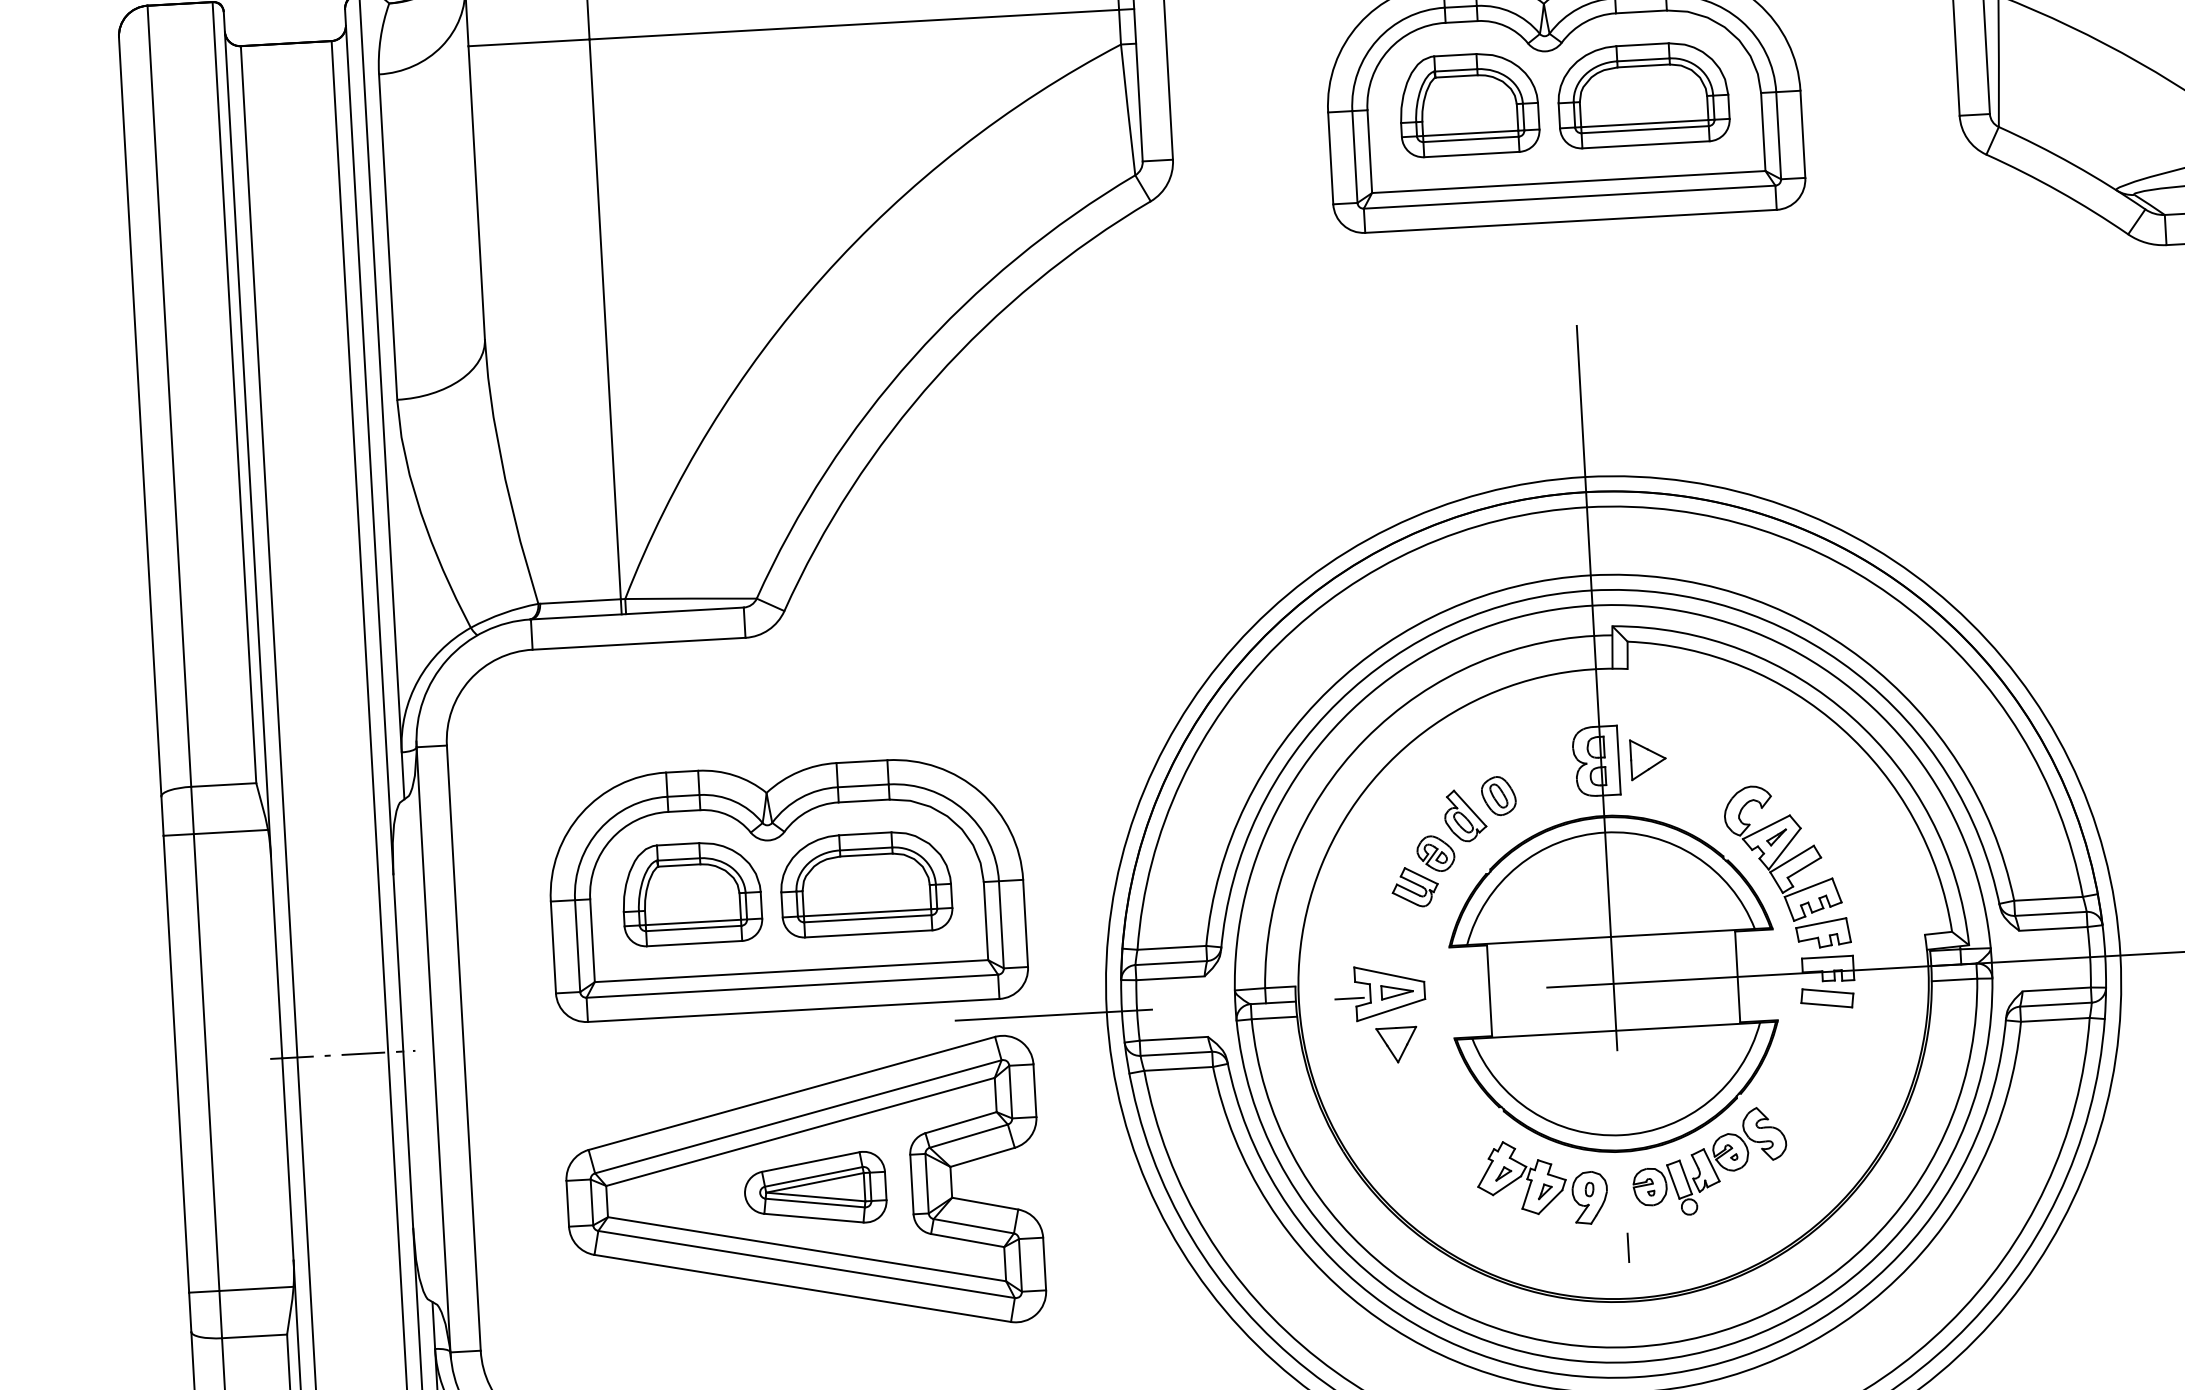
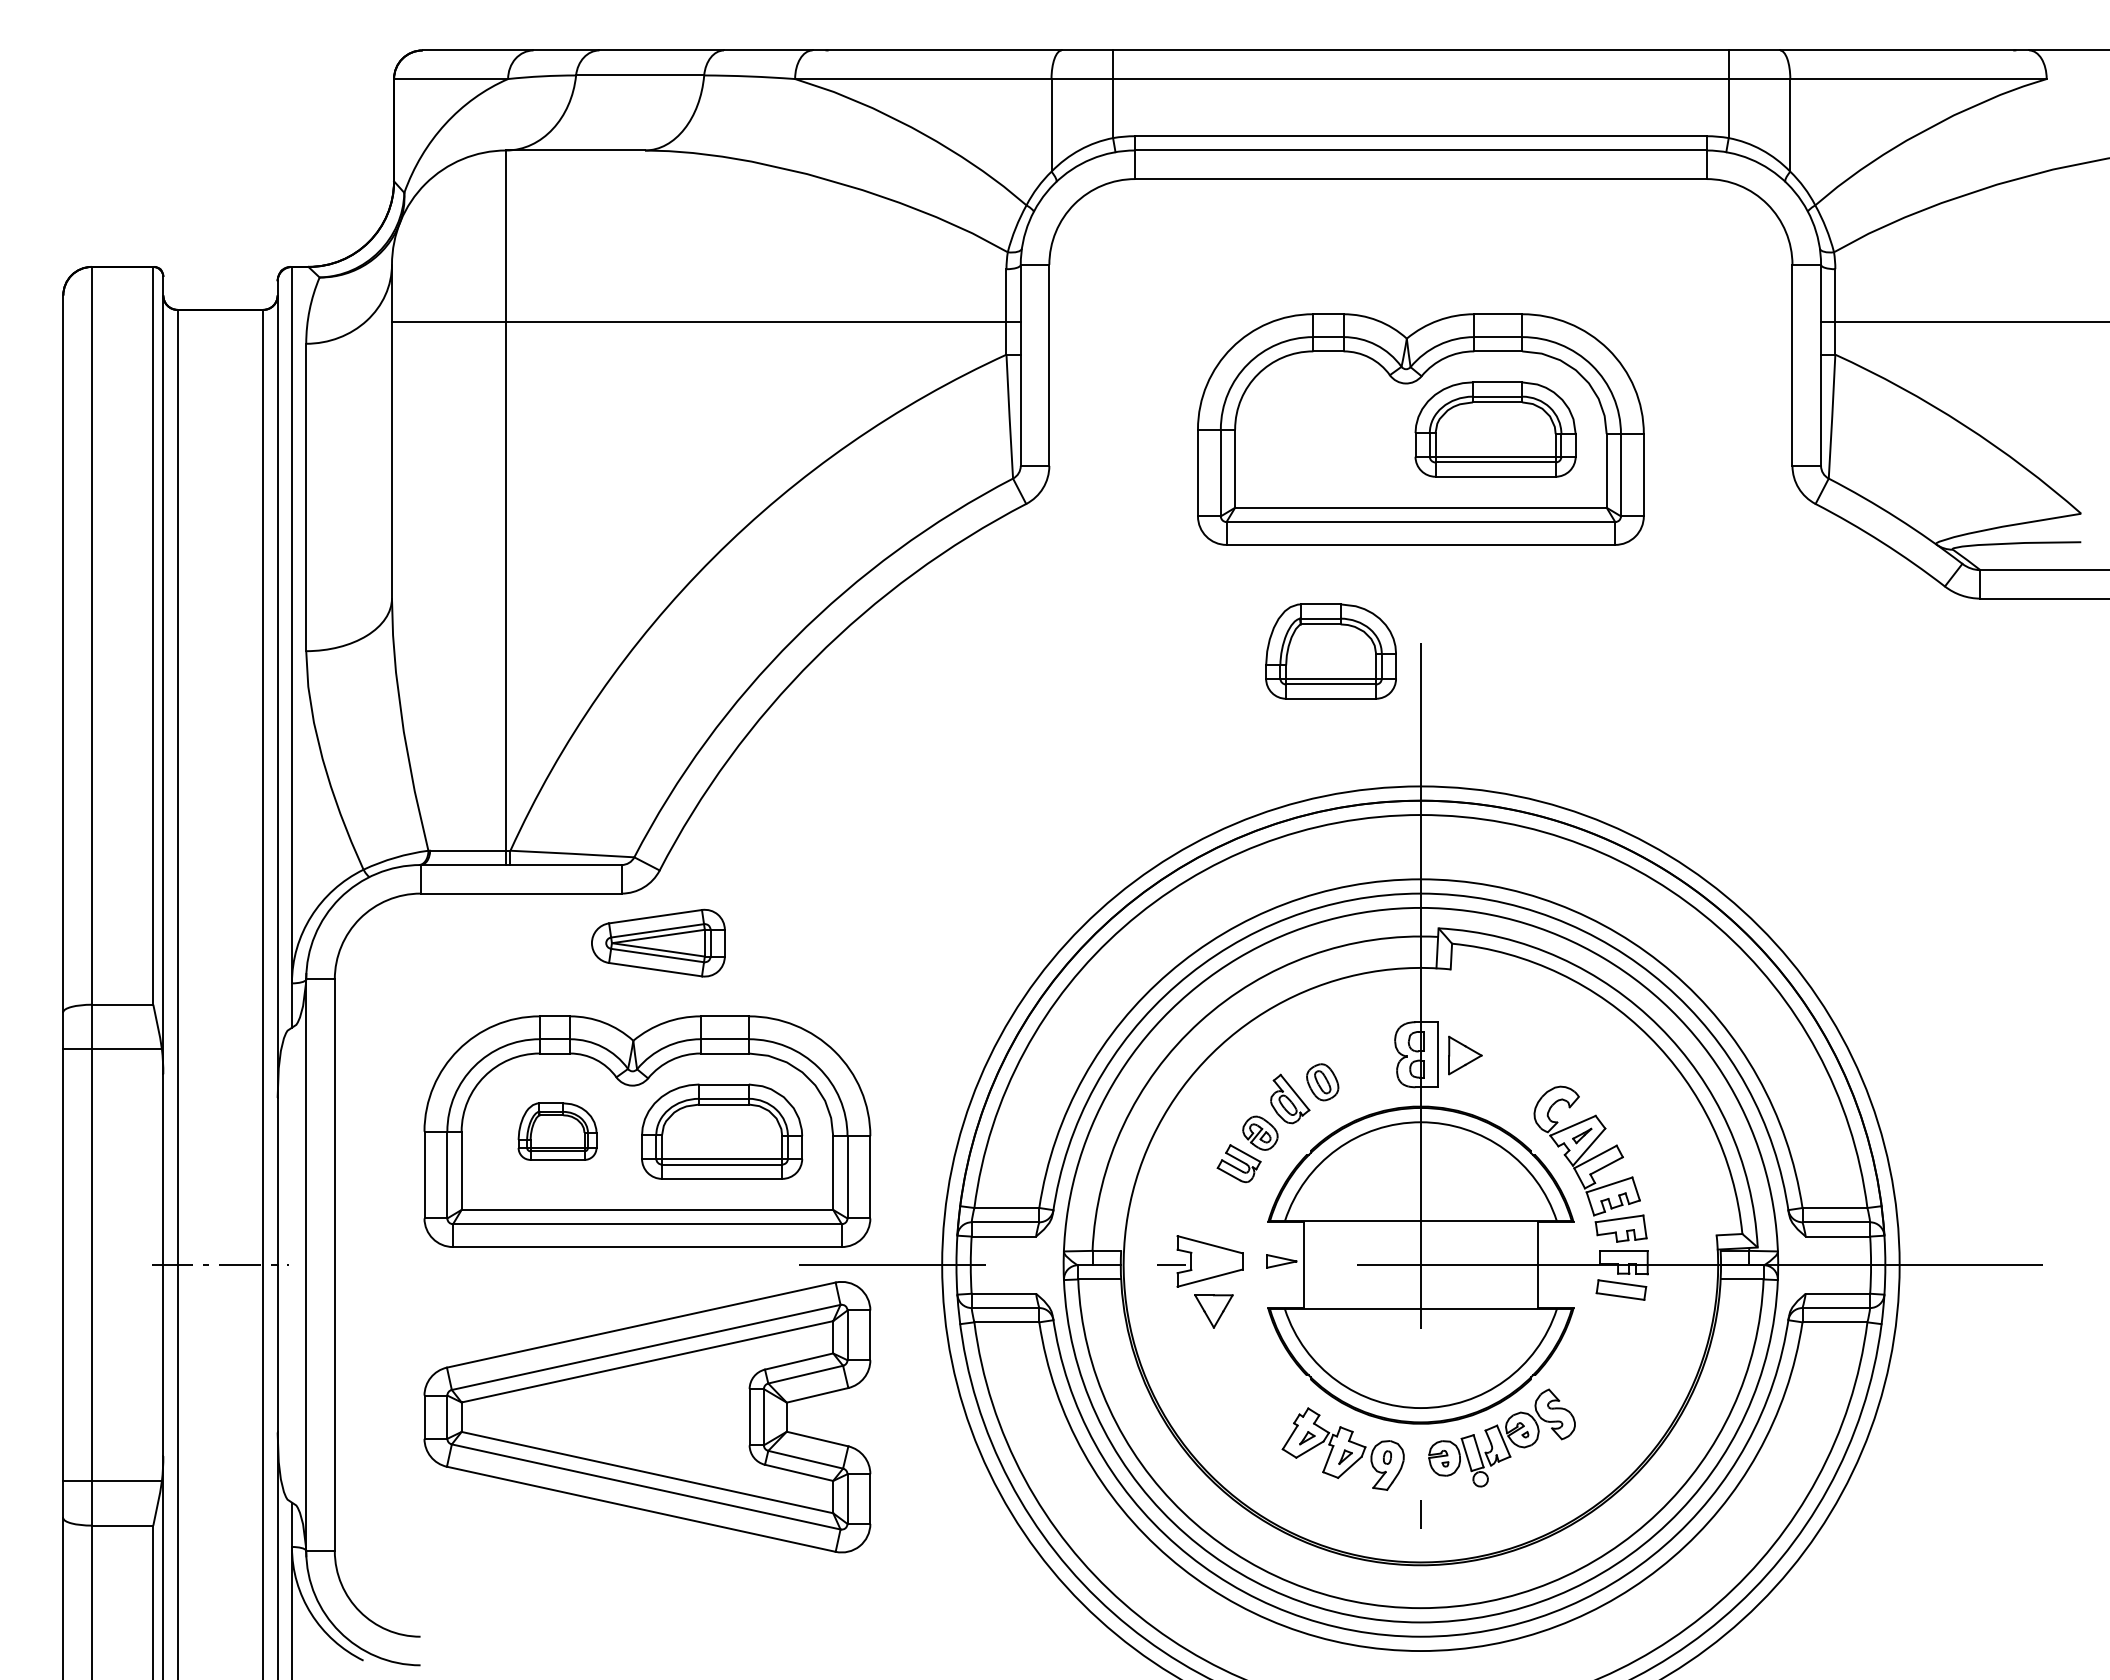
part: (1468, 104) -> (1330, 651), moved
part: (691, 893) -> (557, 1131), size x0.6
part: (1397, 992) -> (1281, 1261), moved
part: (815, 1189) -> (658, 942), moved

